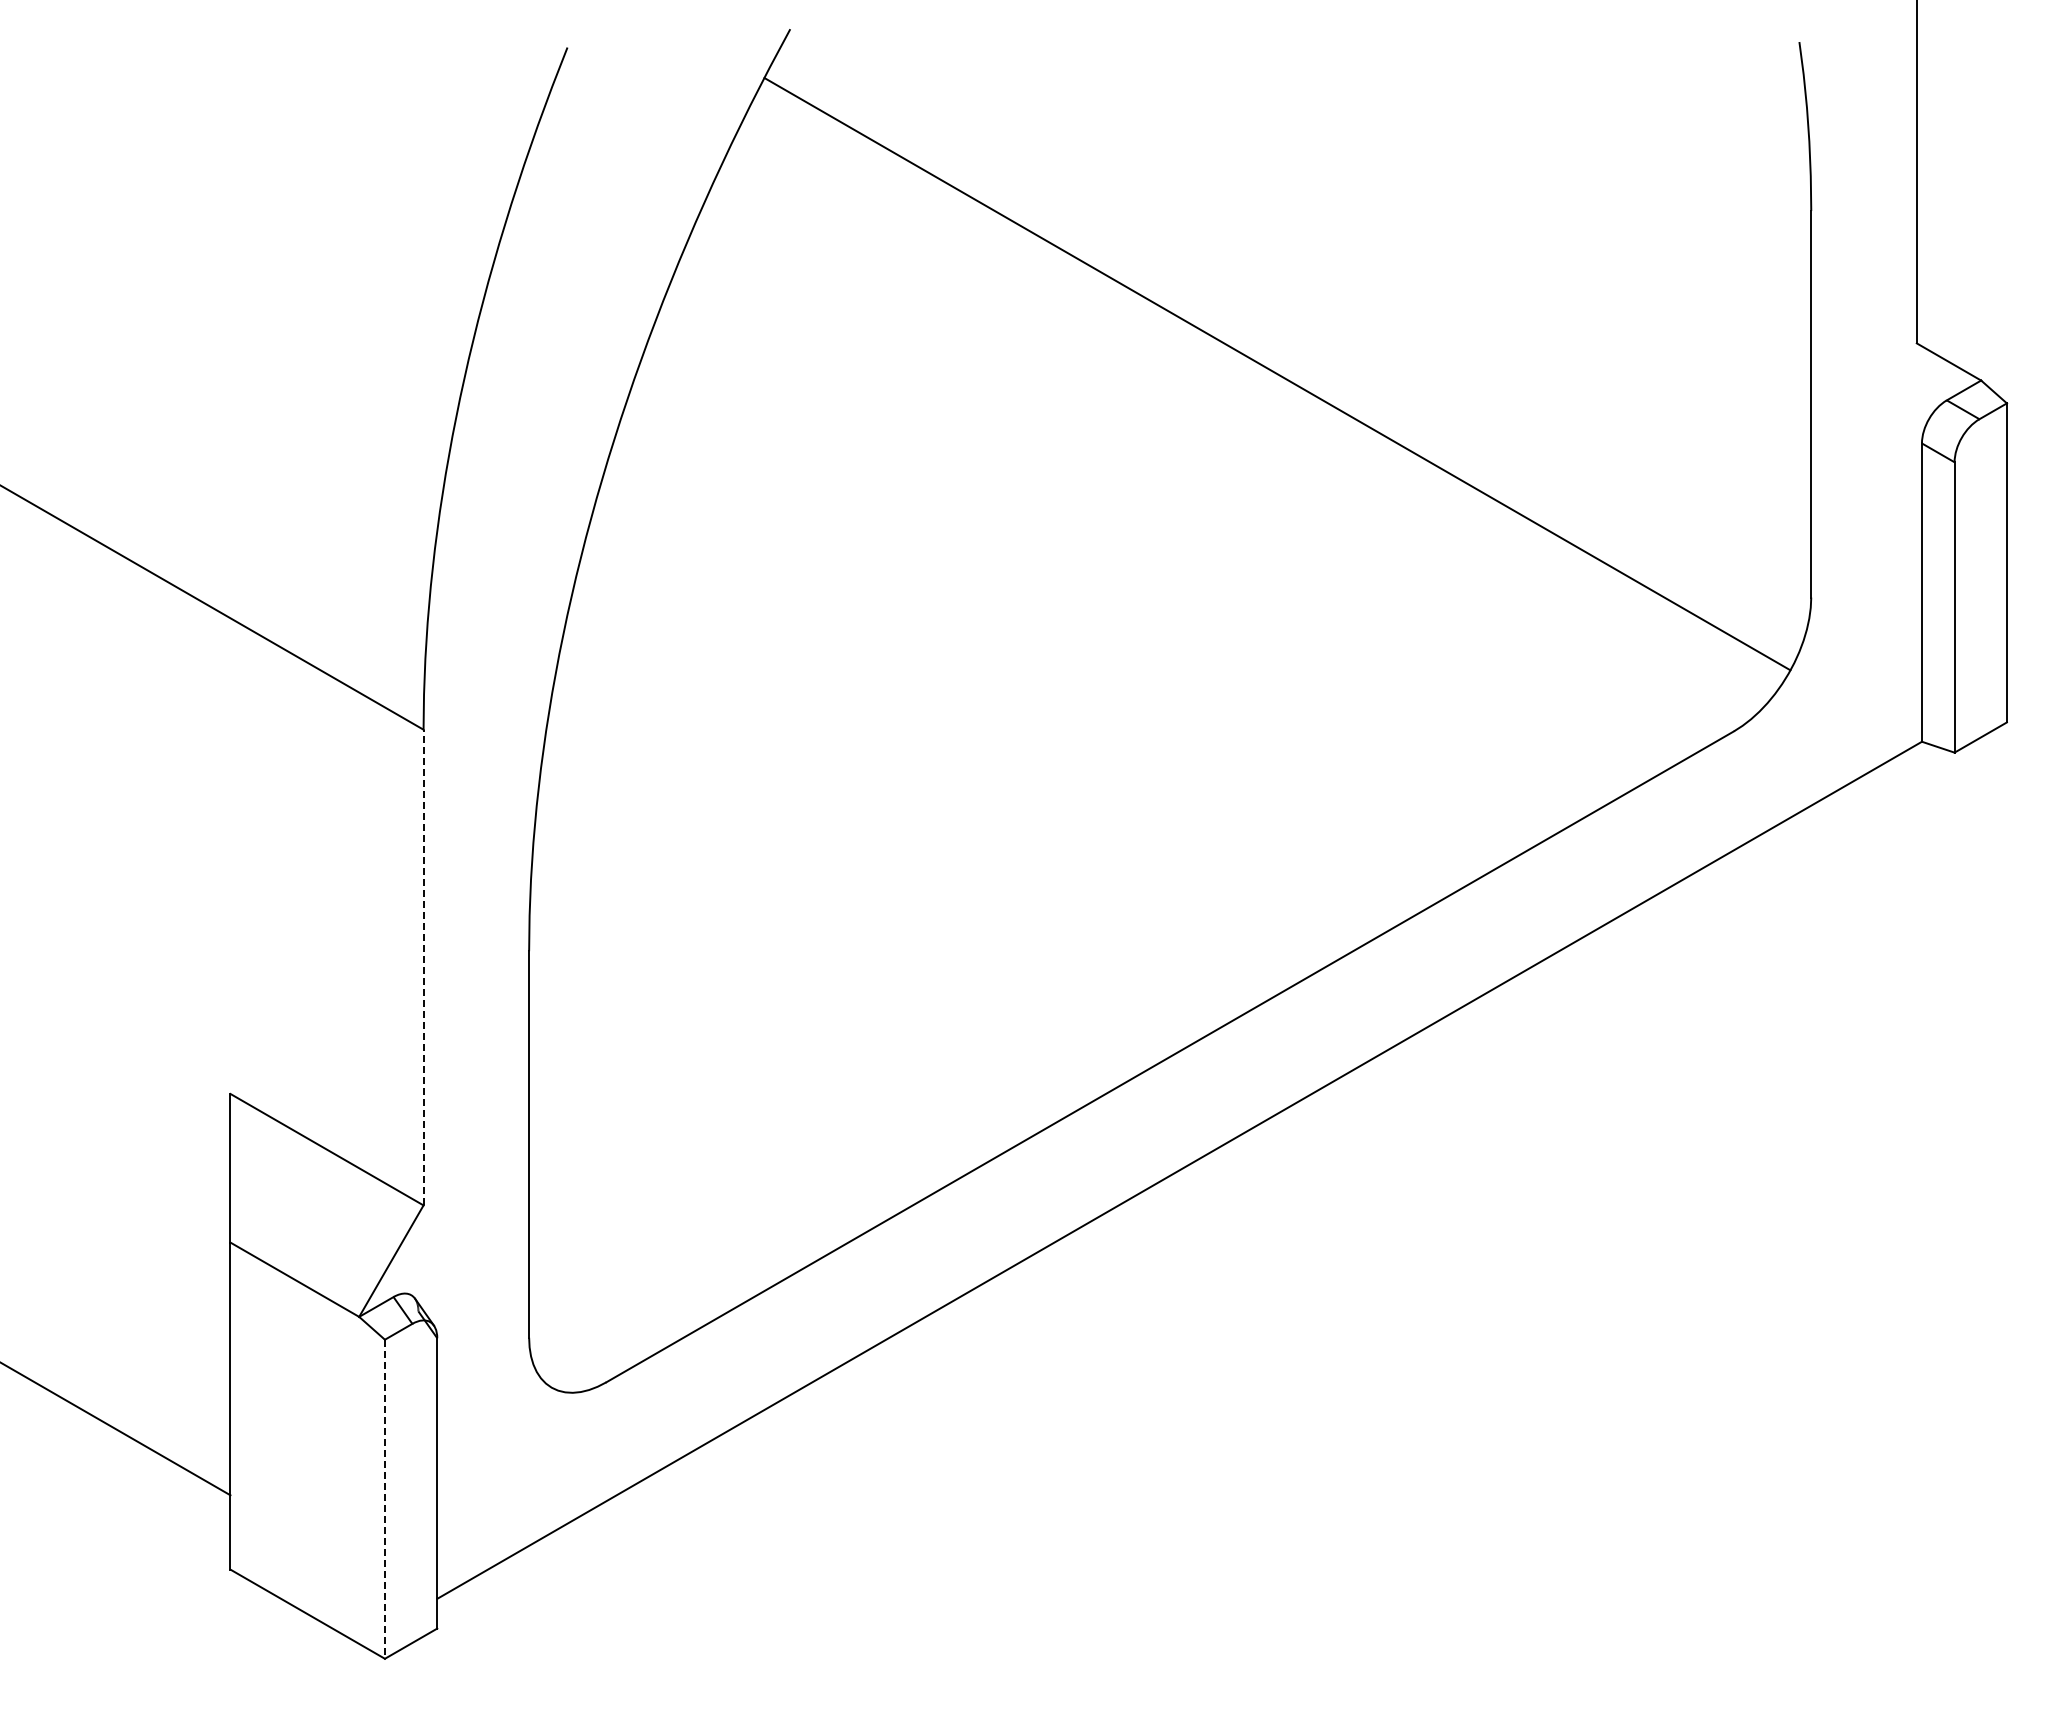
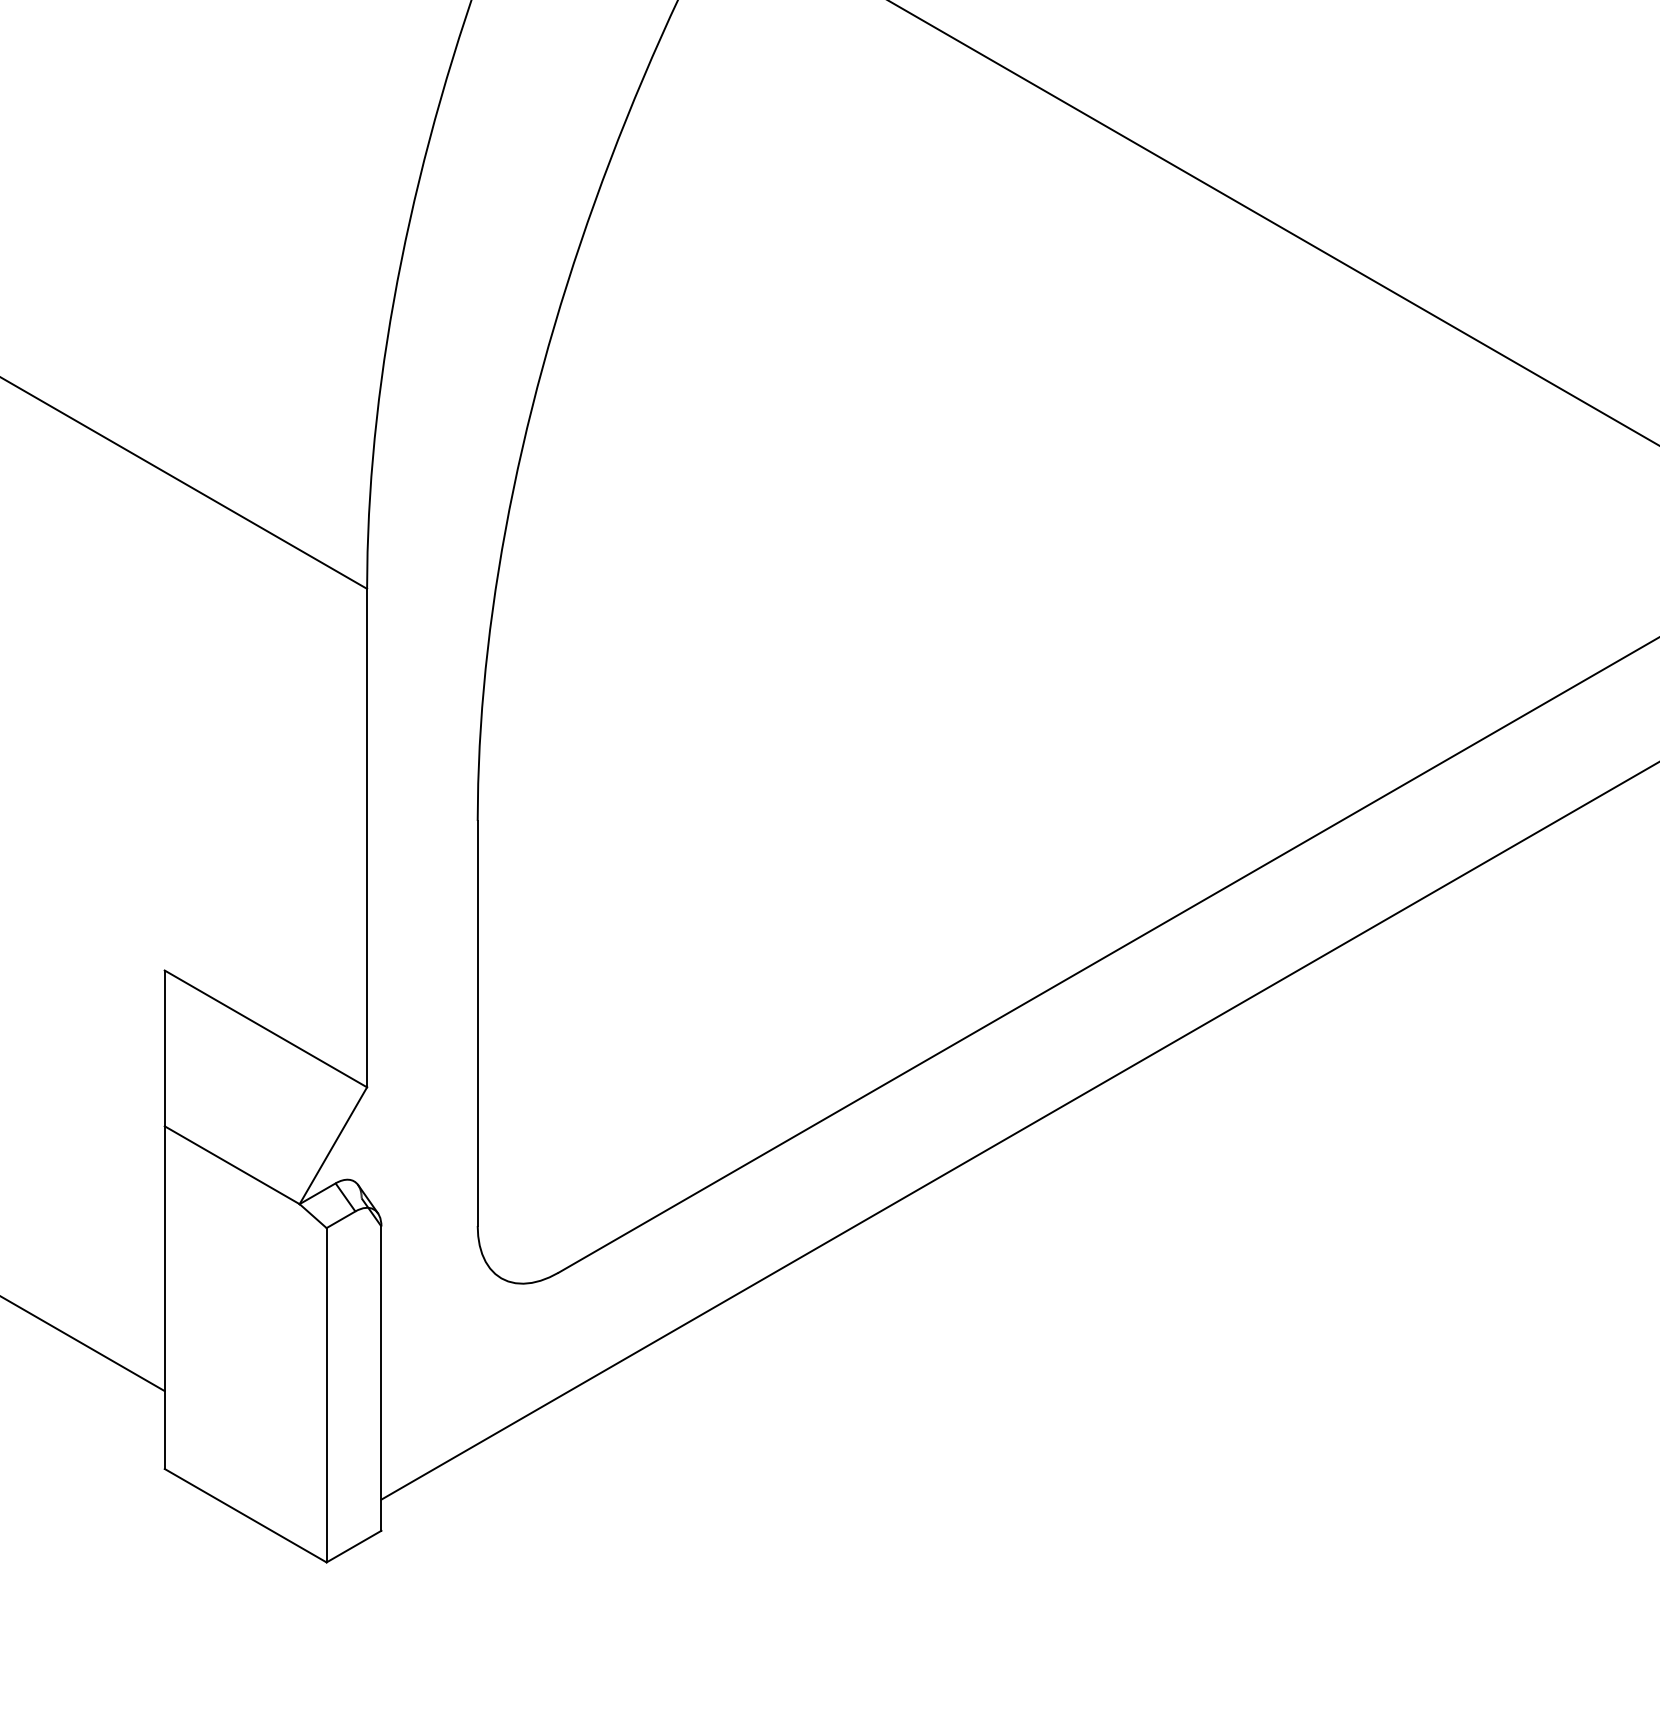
line: (423, 967) -> (367, 838), dashed -> solid
line: (384, 1499) -> (326, 1395), dashed -> solid

